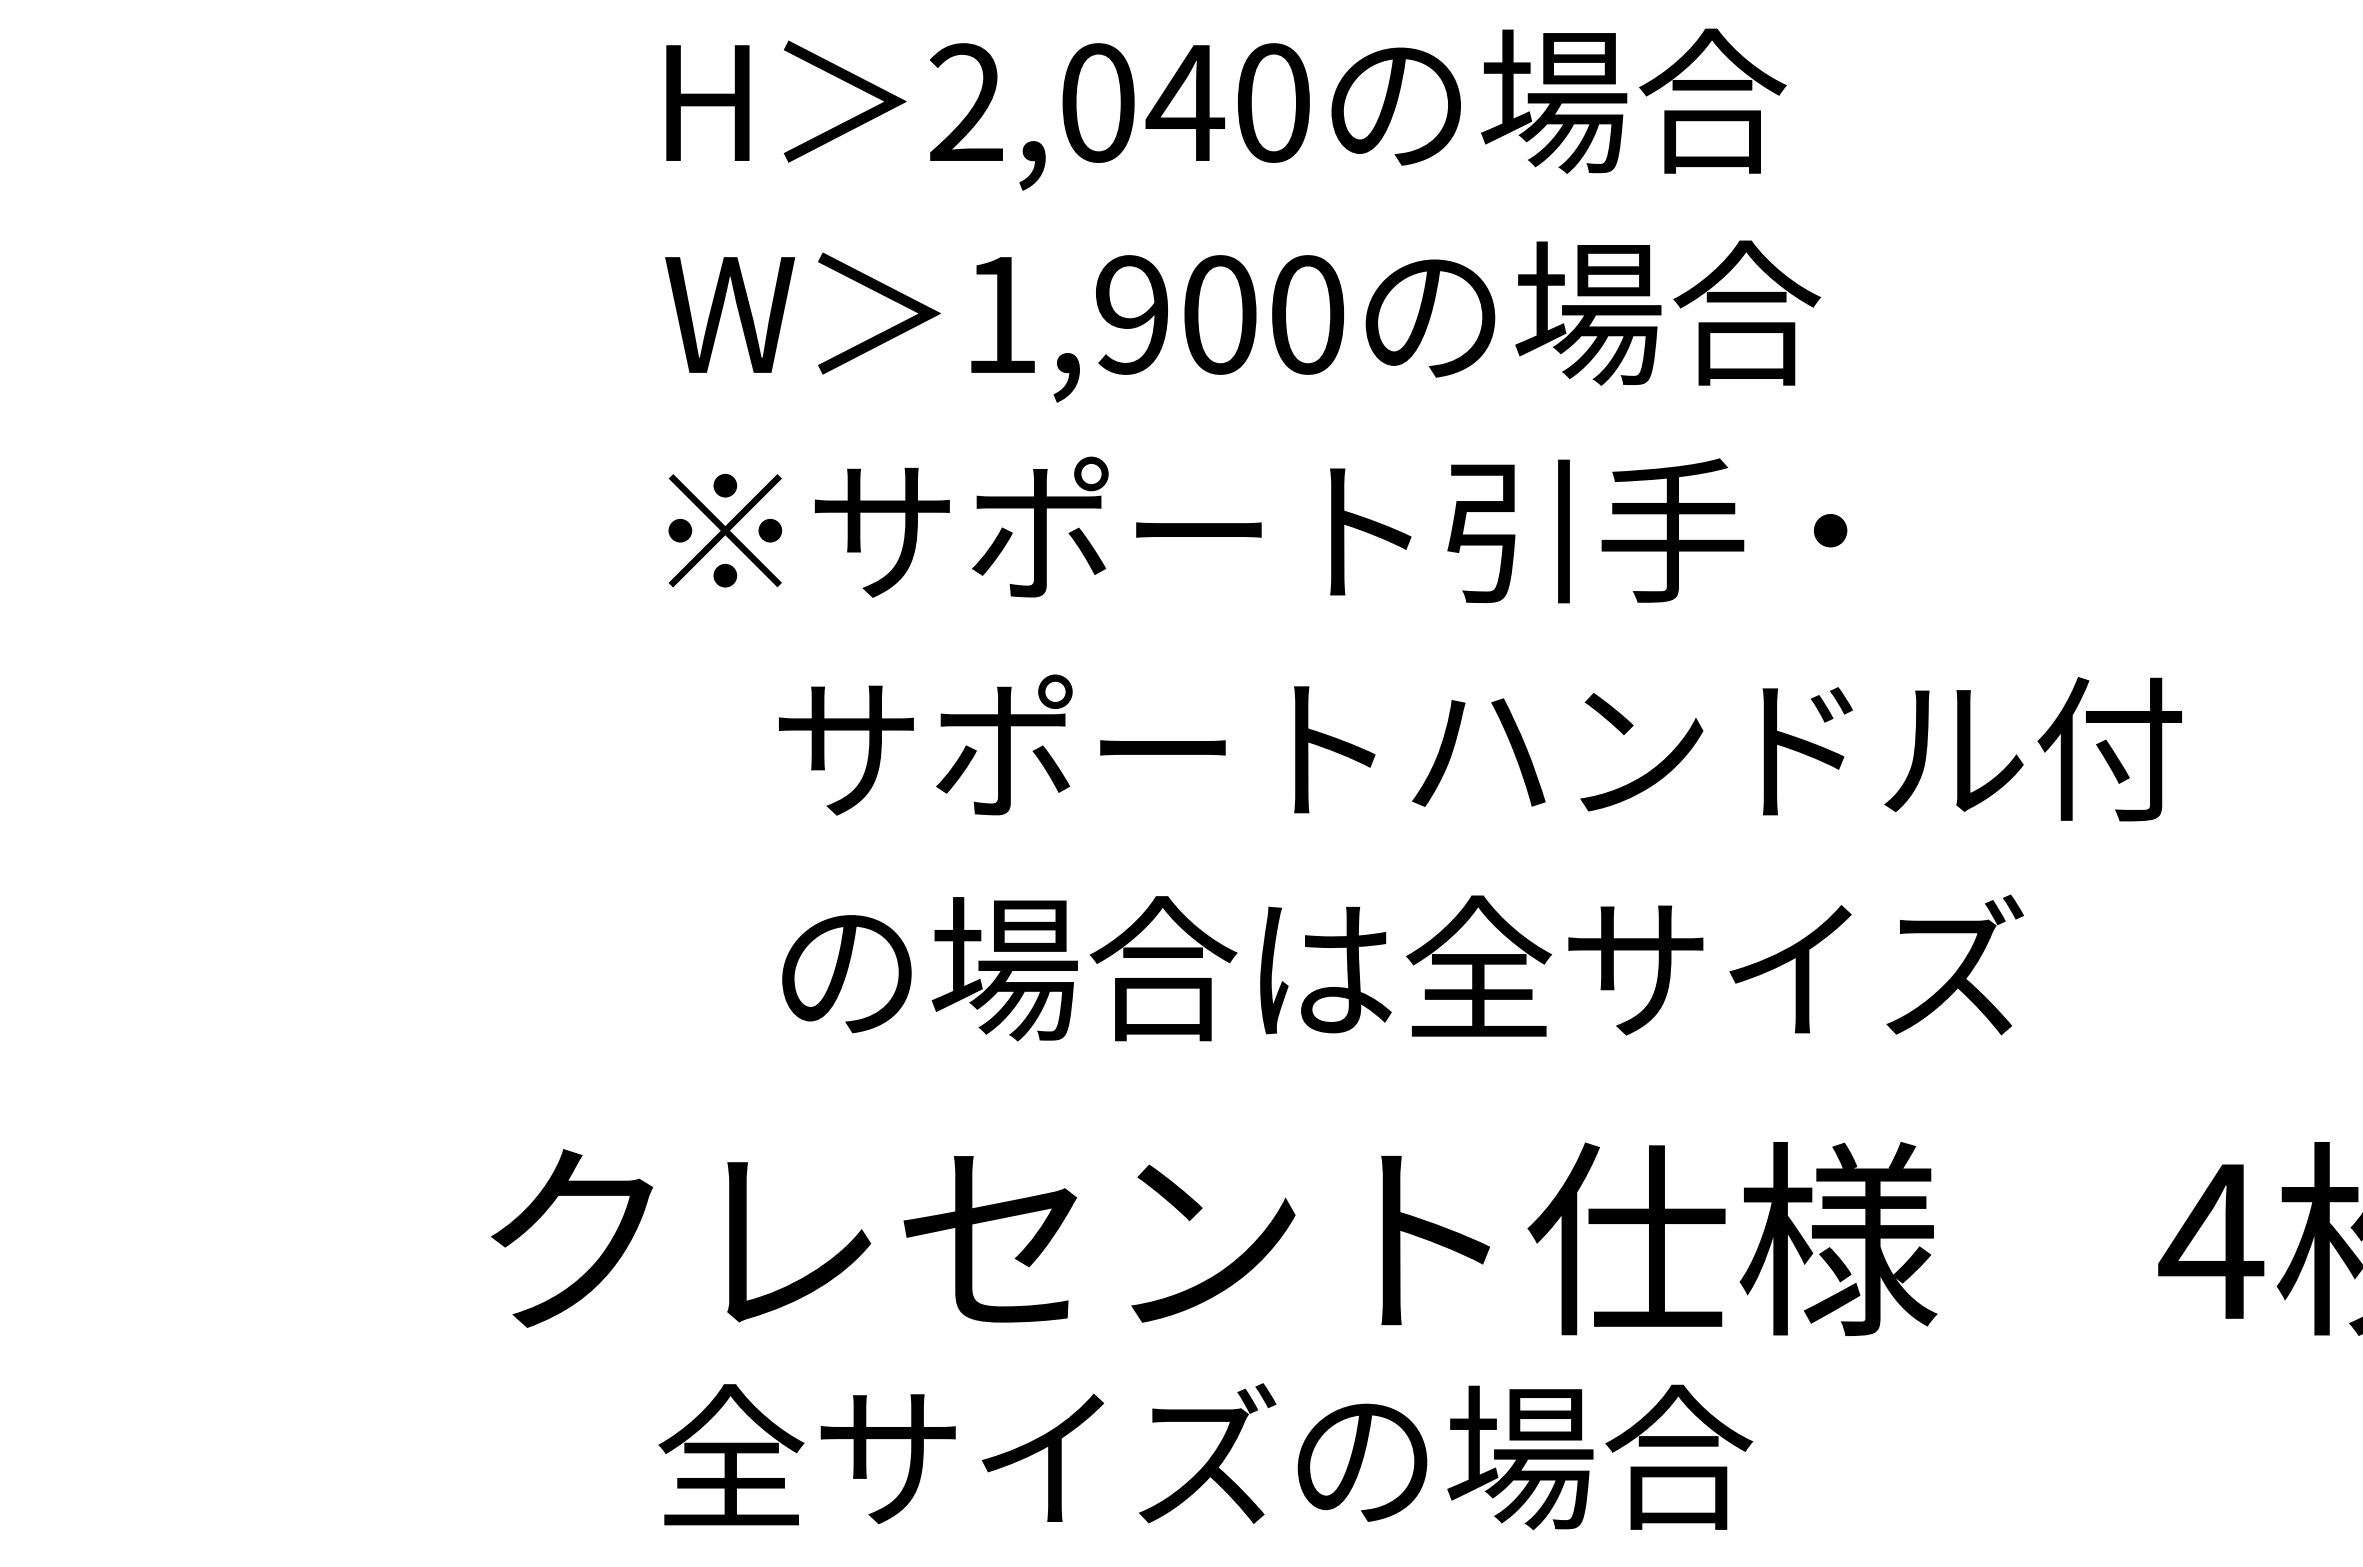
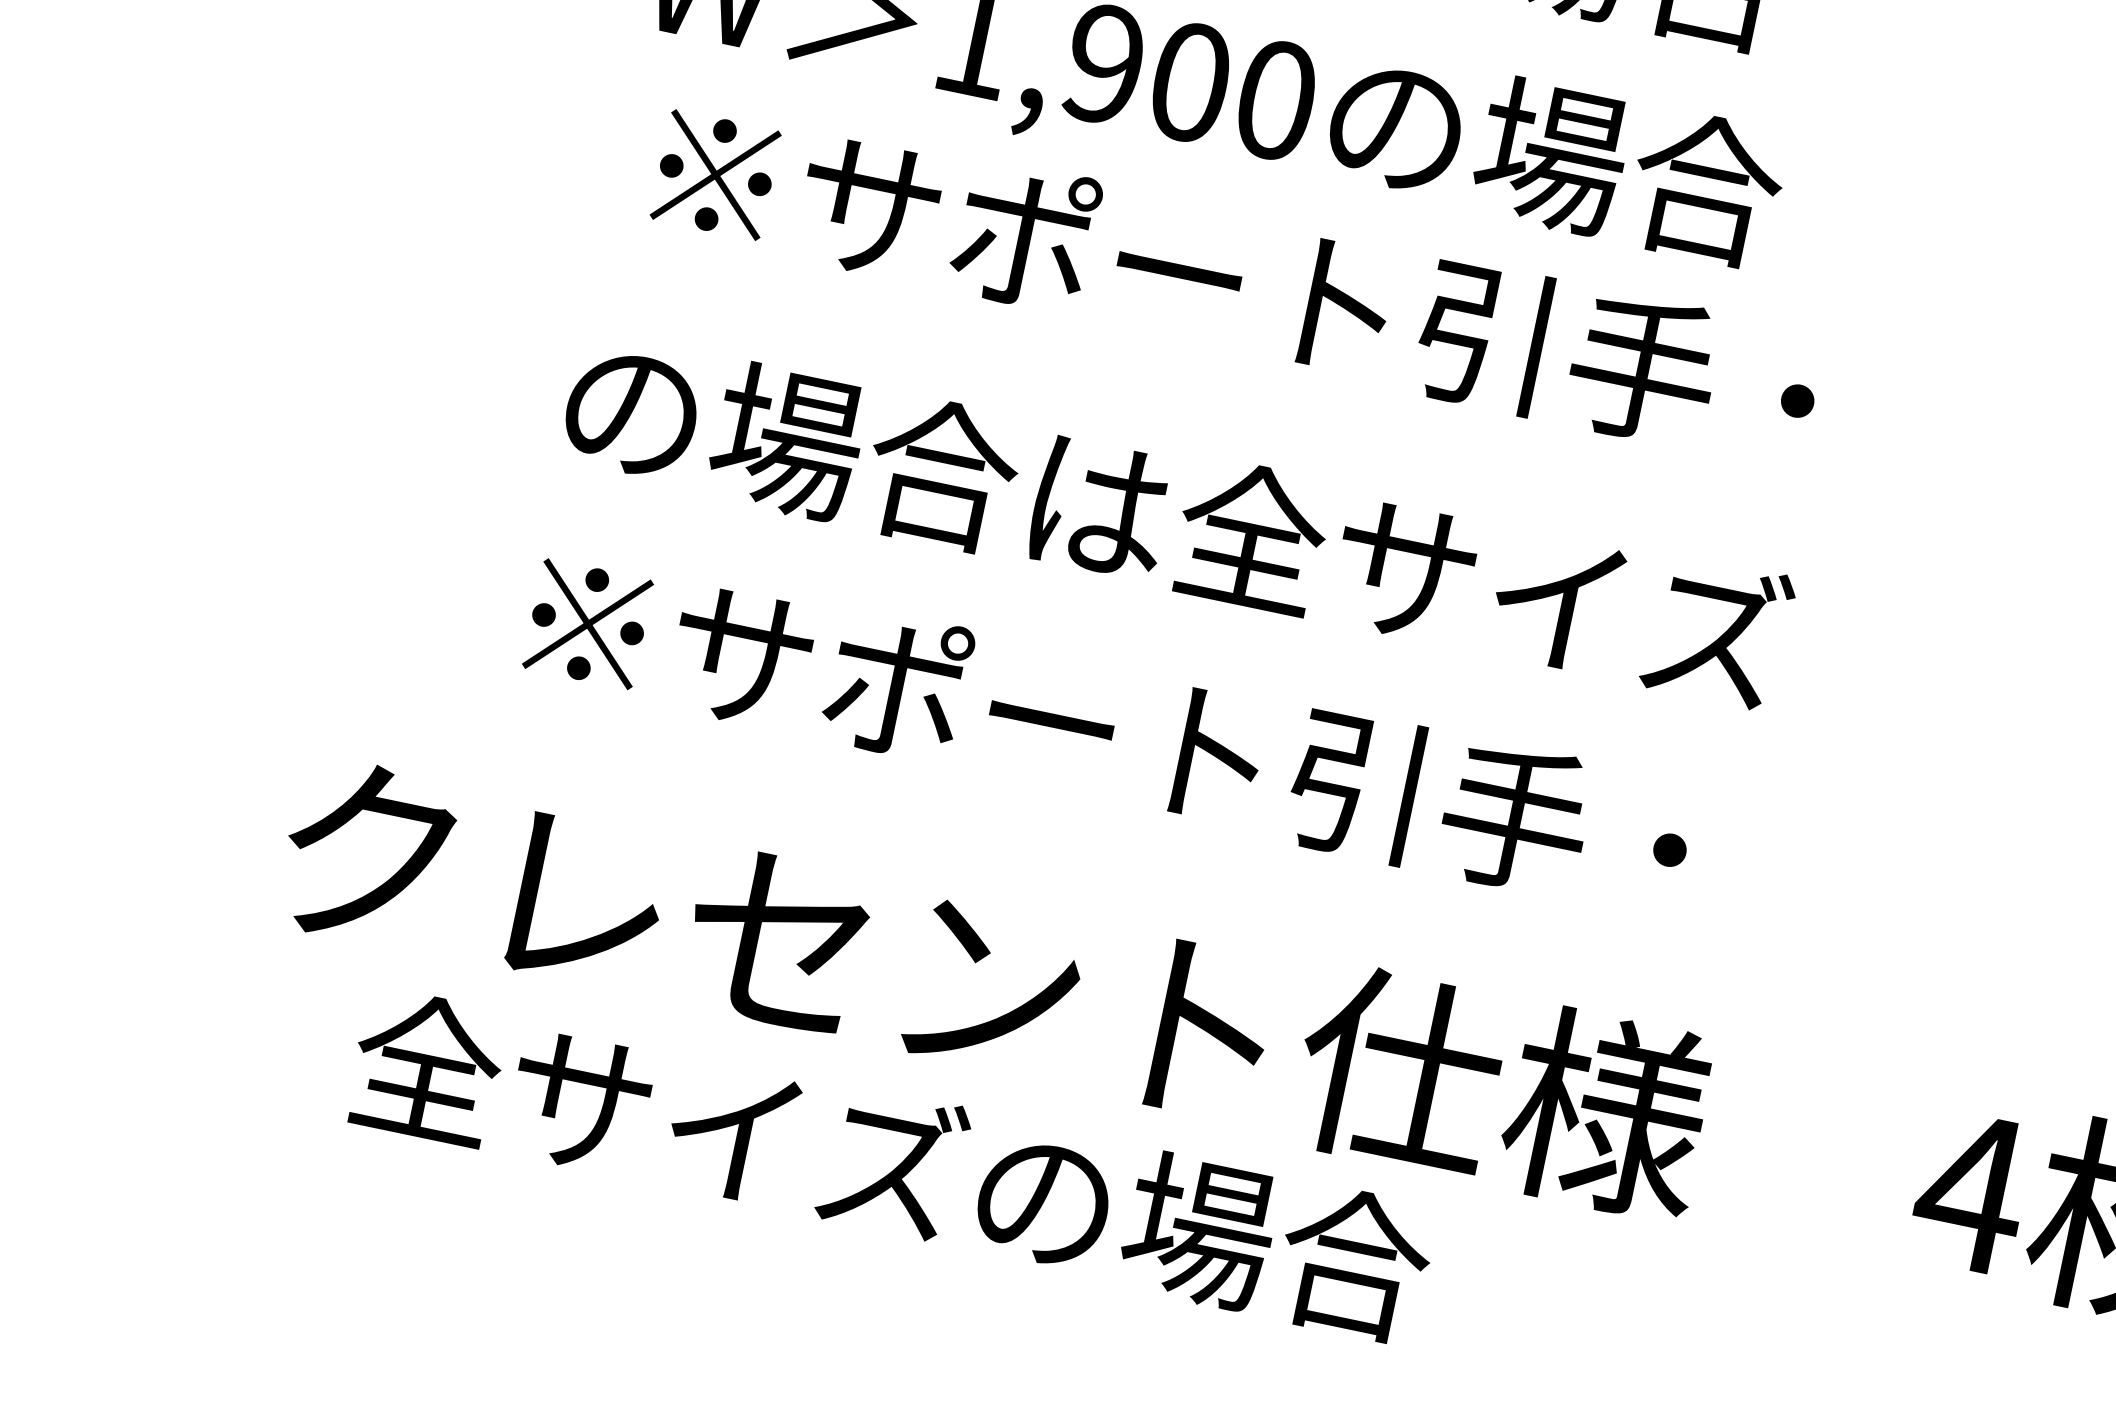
text: (1257, 529) -> (1236, 282), moved
text: (1428, 747) -> (1306, 548), サポートハンドル付 -> の場合は全サイズ
text: (1353, 967) -> (1187, 748), の場合は全サイズ -> ※サポート引手・
text: (1205, 1456) -> (891, 1165), moved

